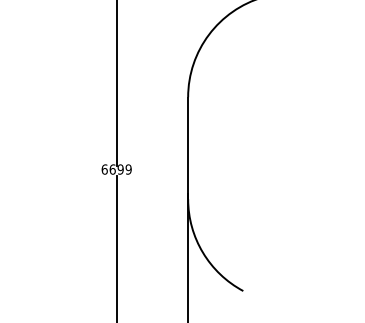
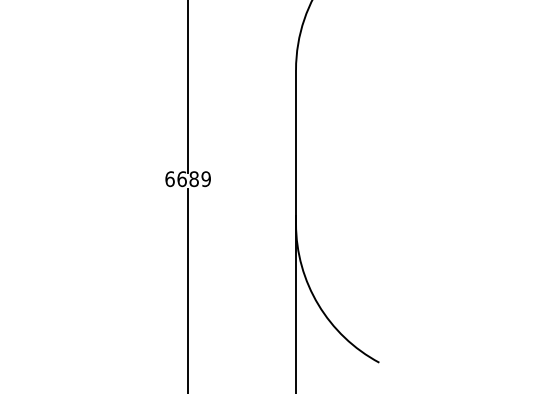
text: (120, 169) -> (193, 179), 6699 -> 6689

